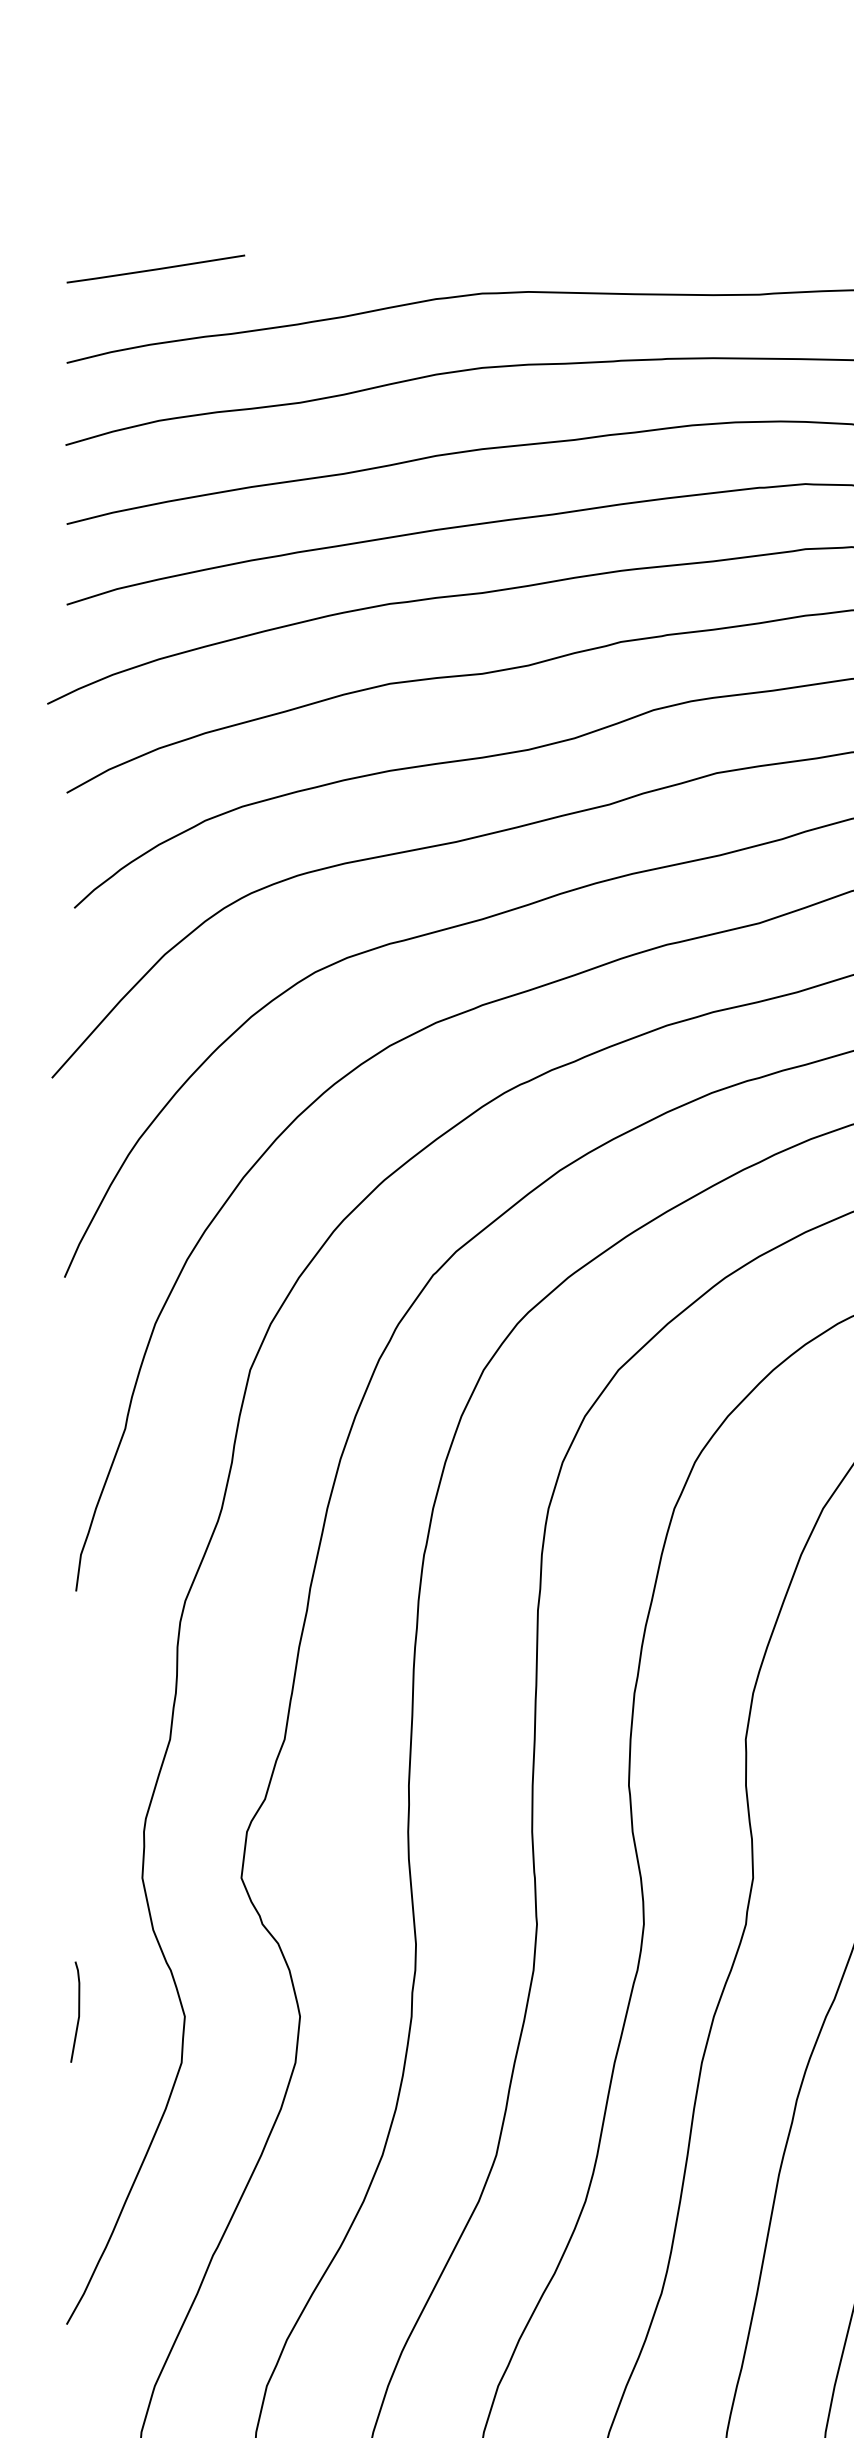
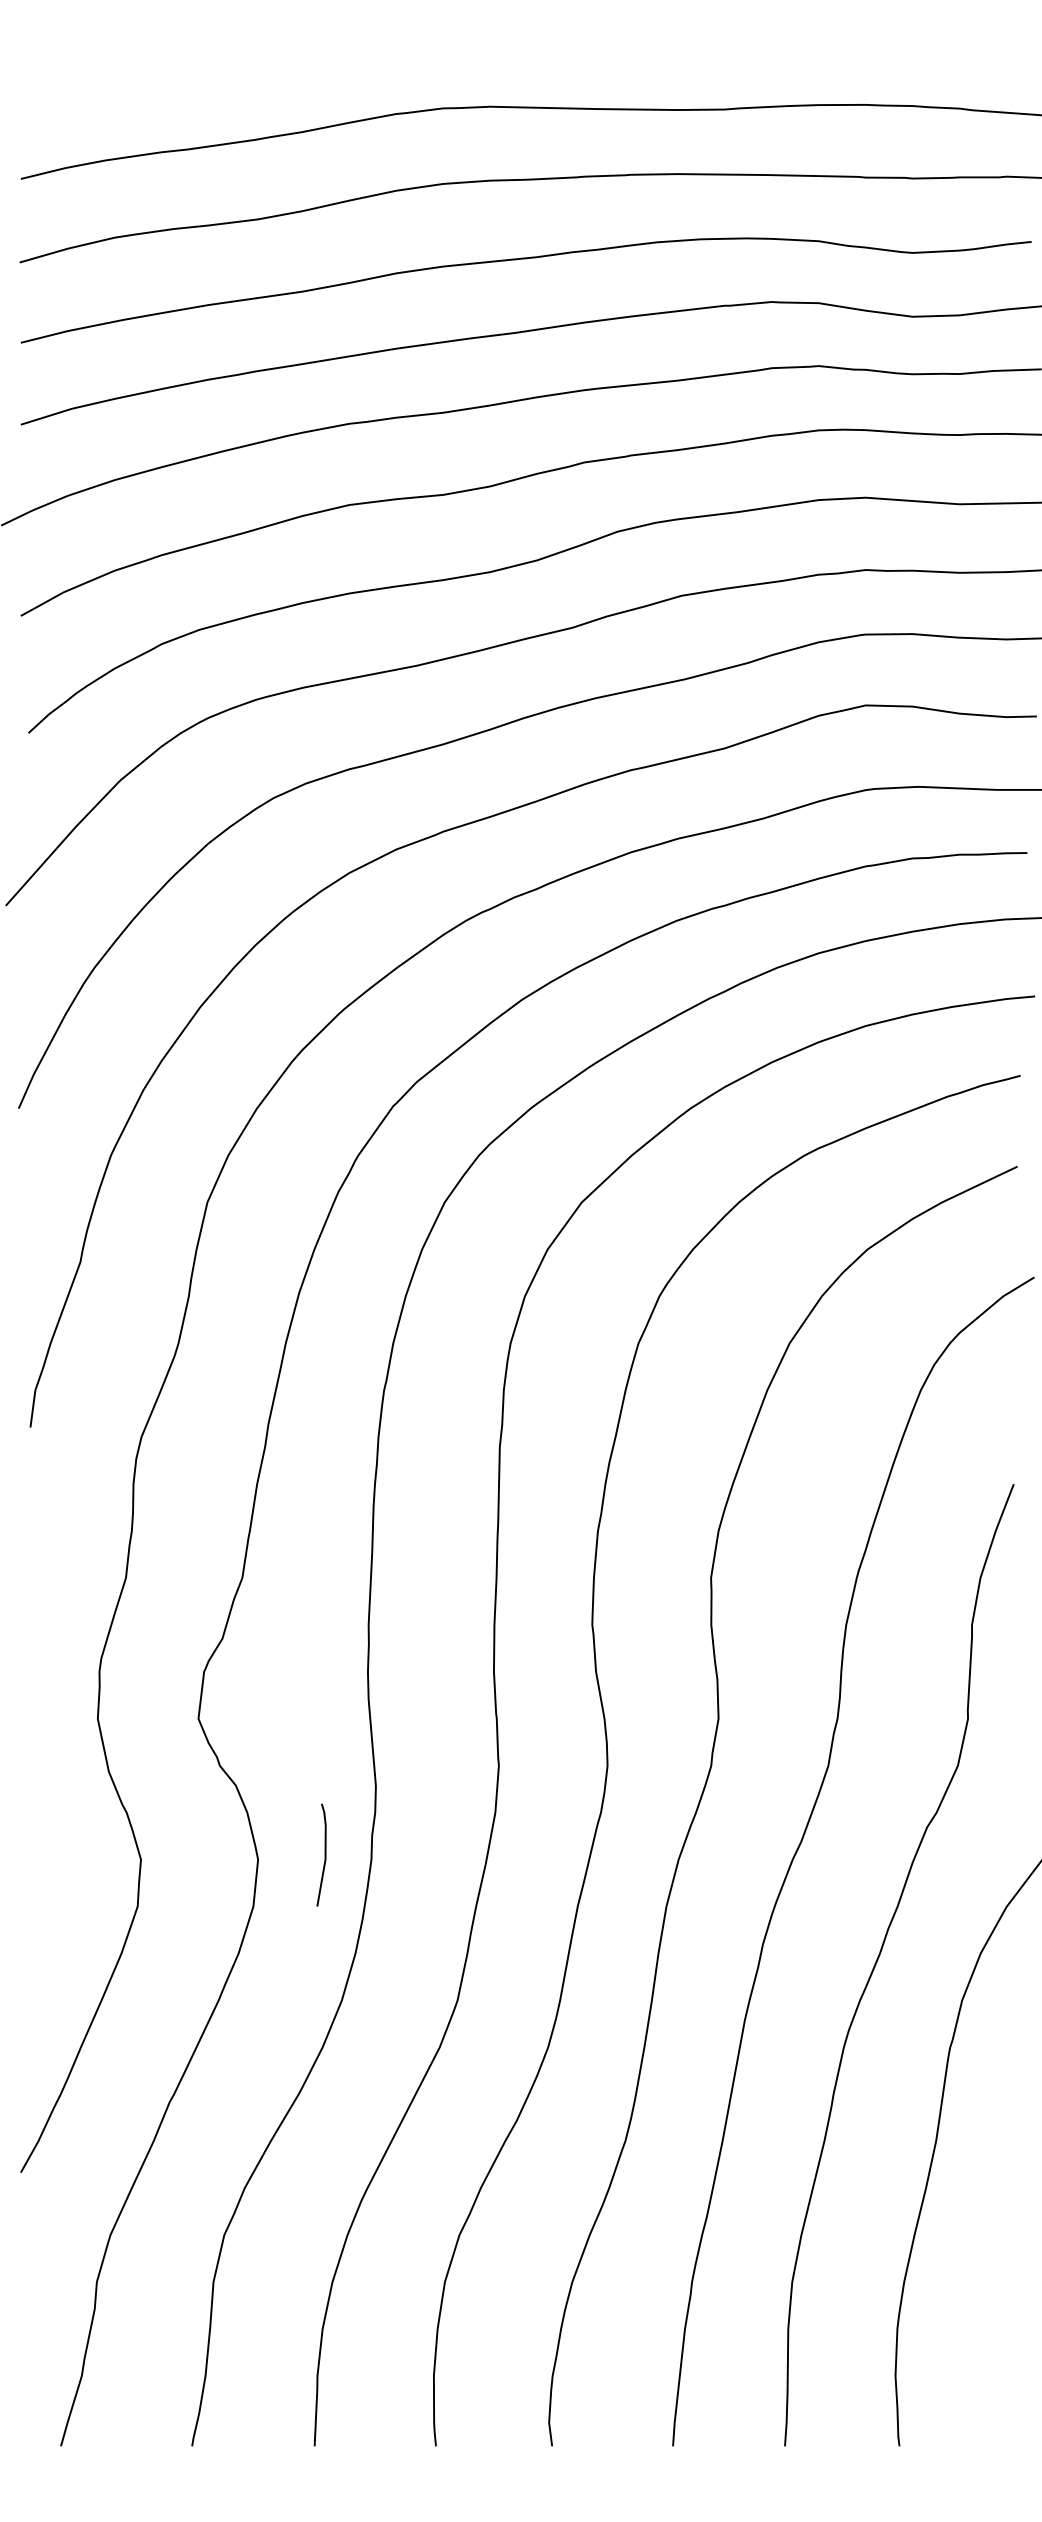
line: (155, 269) -> (111, 83), removed
line: (78, 2011) -> (324, 1854), moved

